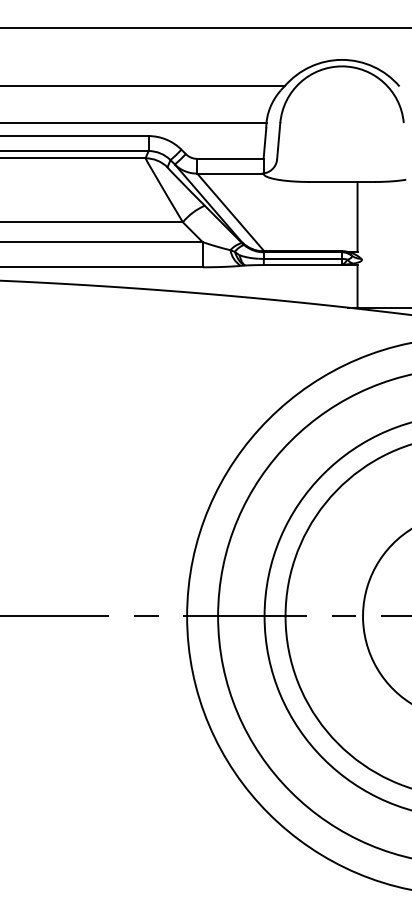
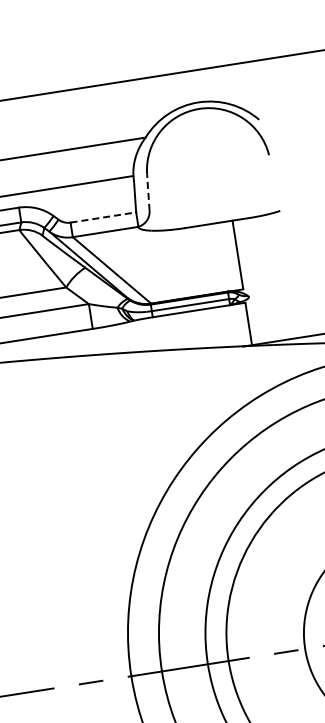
line: (278, 140) -> (148, 191), solid -> dashed
line: (230, 158) -> (103, 217), solid -> dashed

